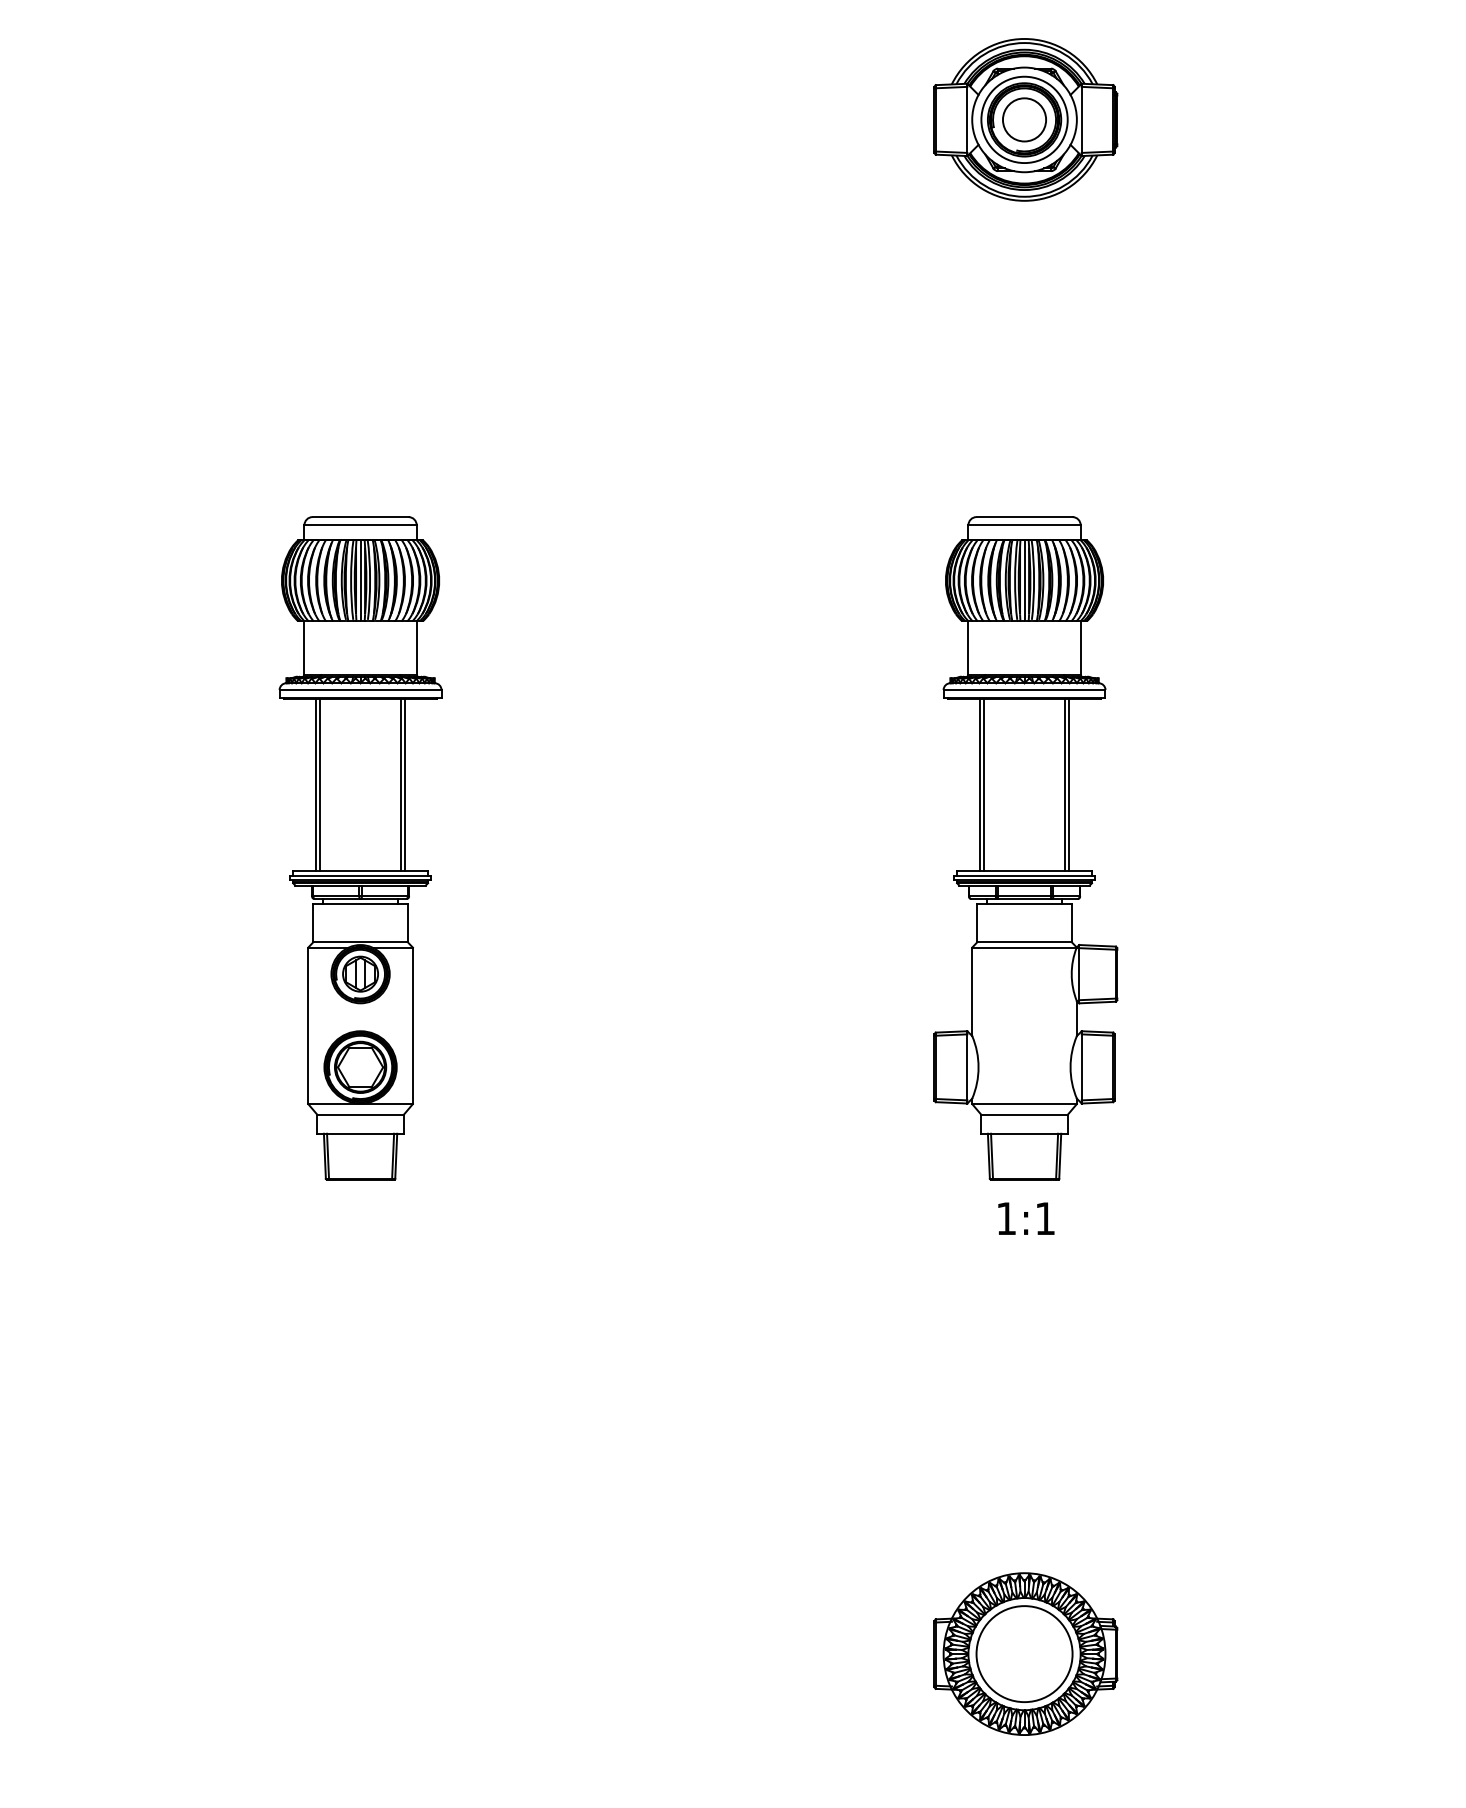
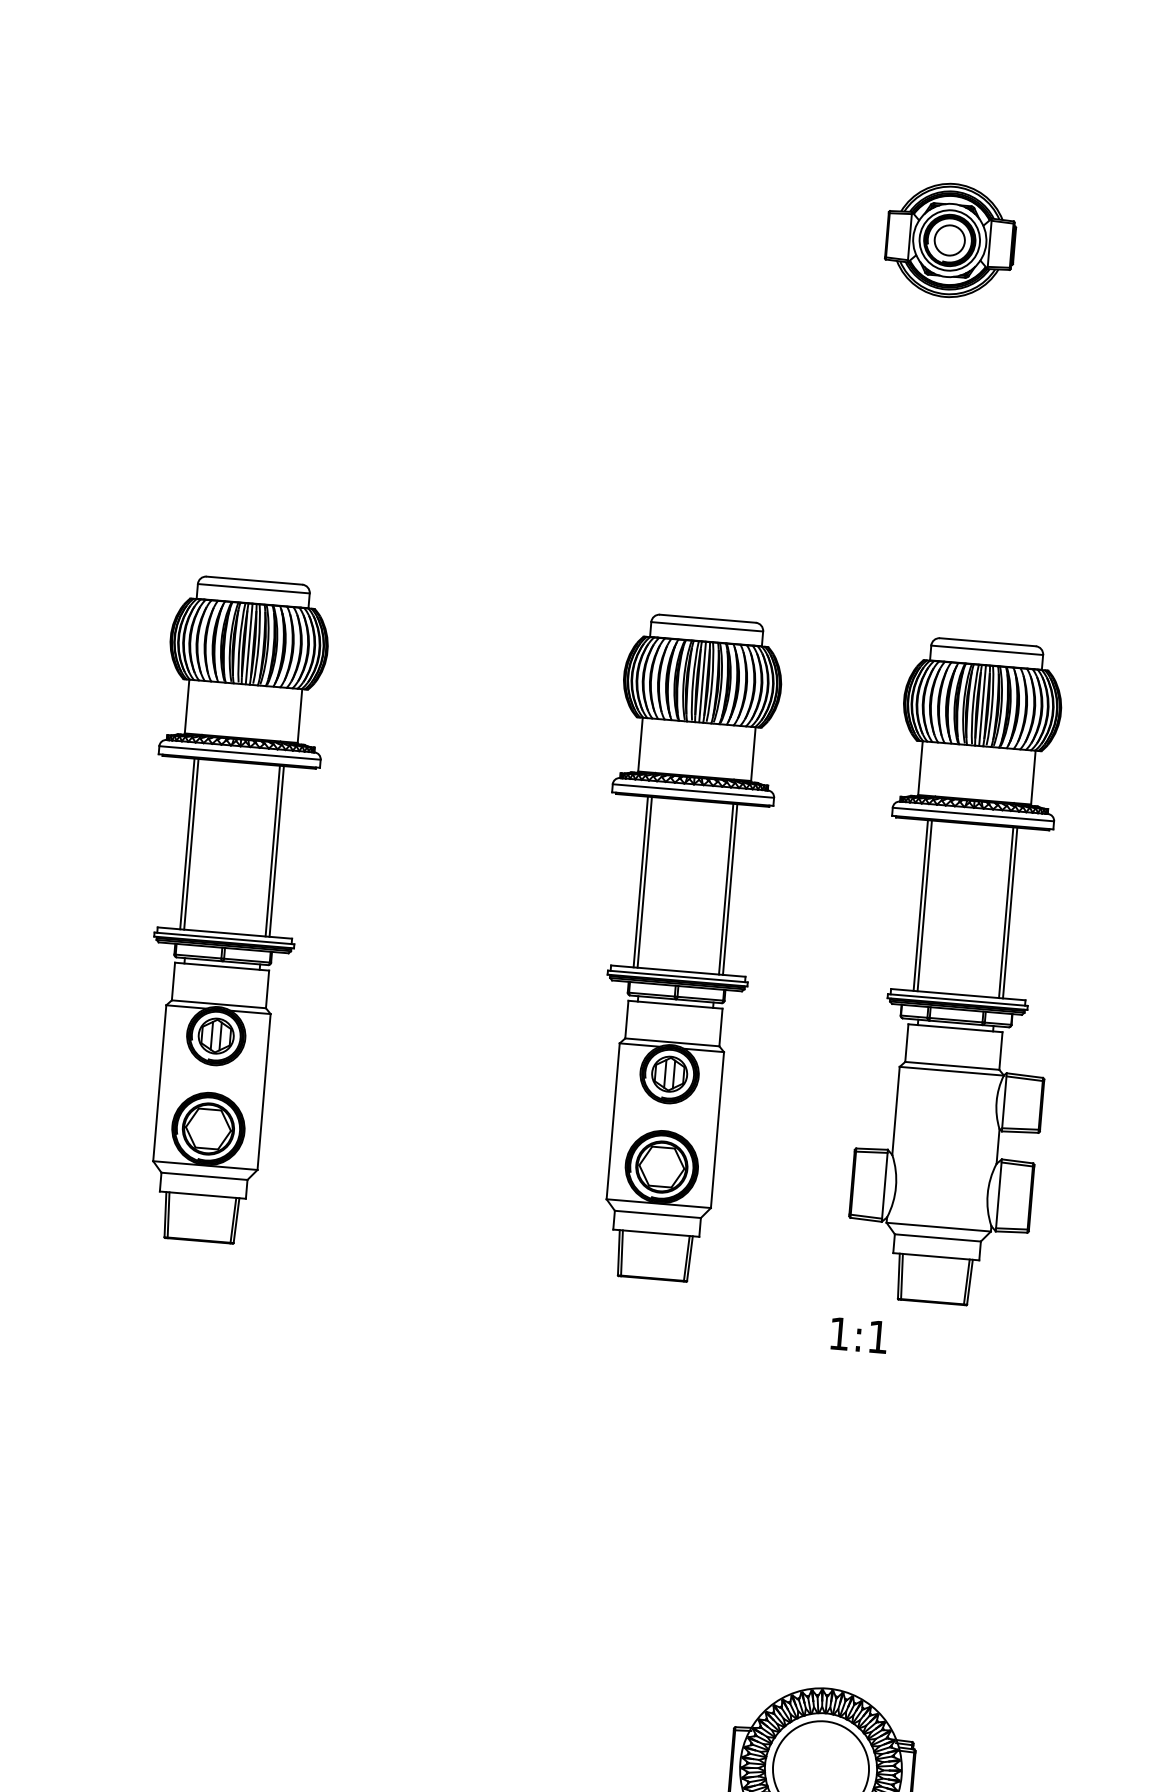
part: (1025, 119) -> (950, 240), size x0.7
part: (815, 848) -> (680, 948), added
part: (1025, 848) -> (961, 972), moved

